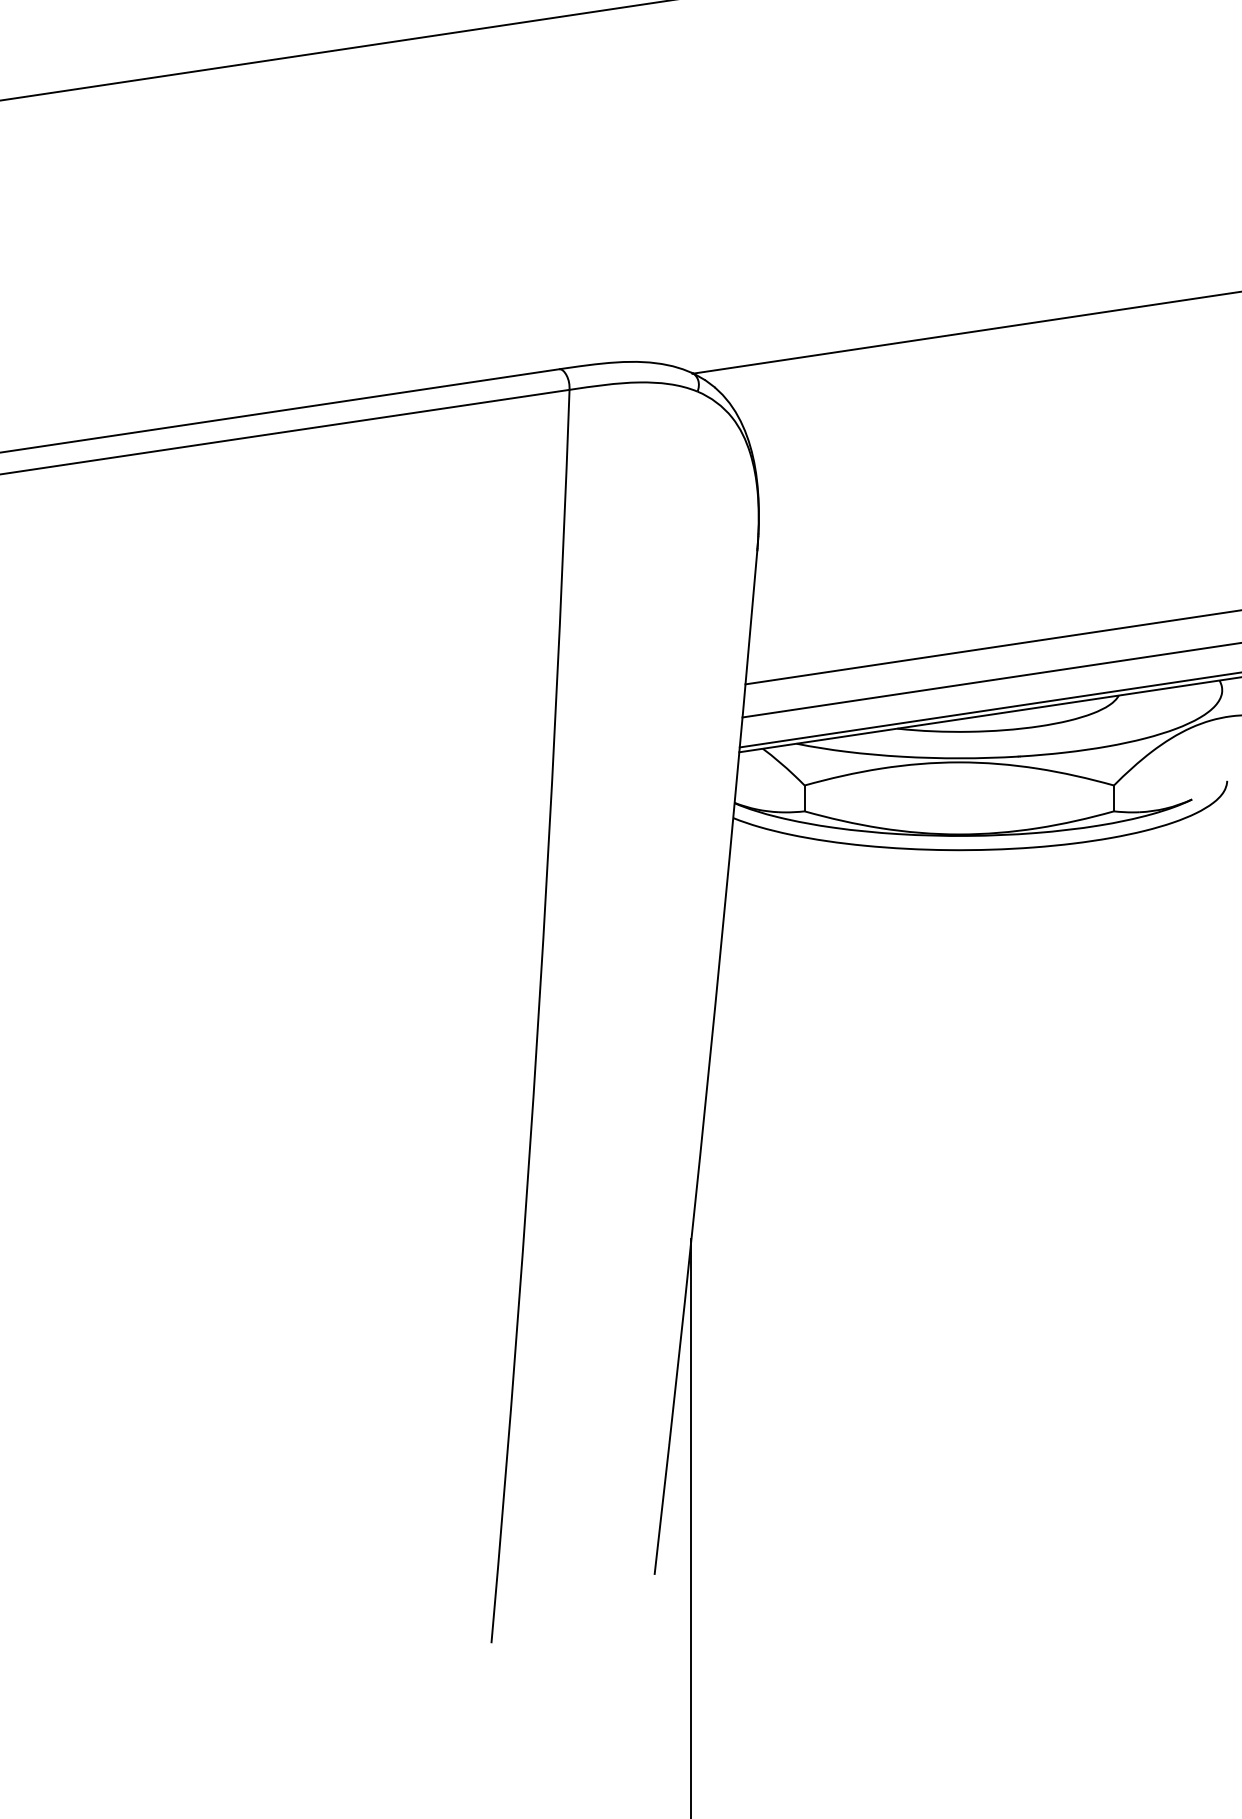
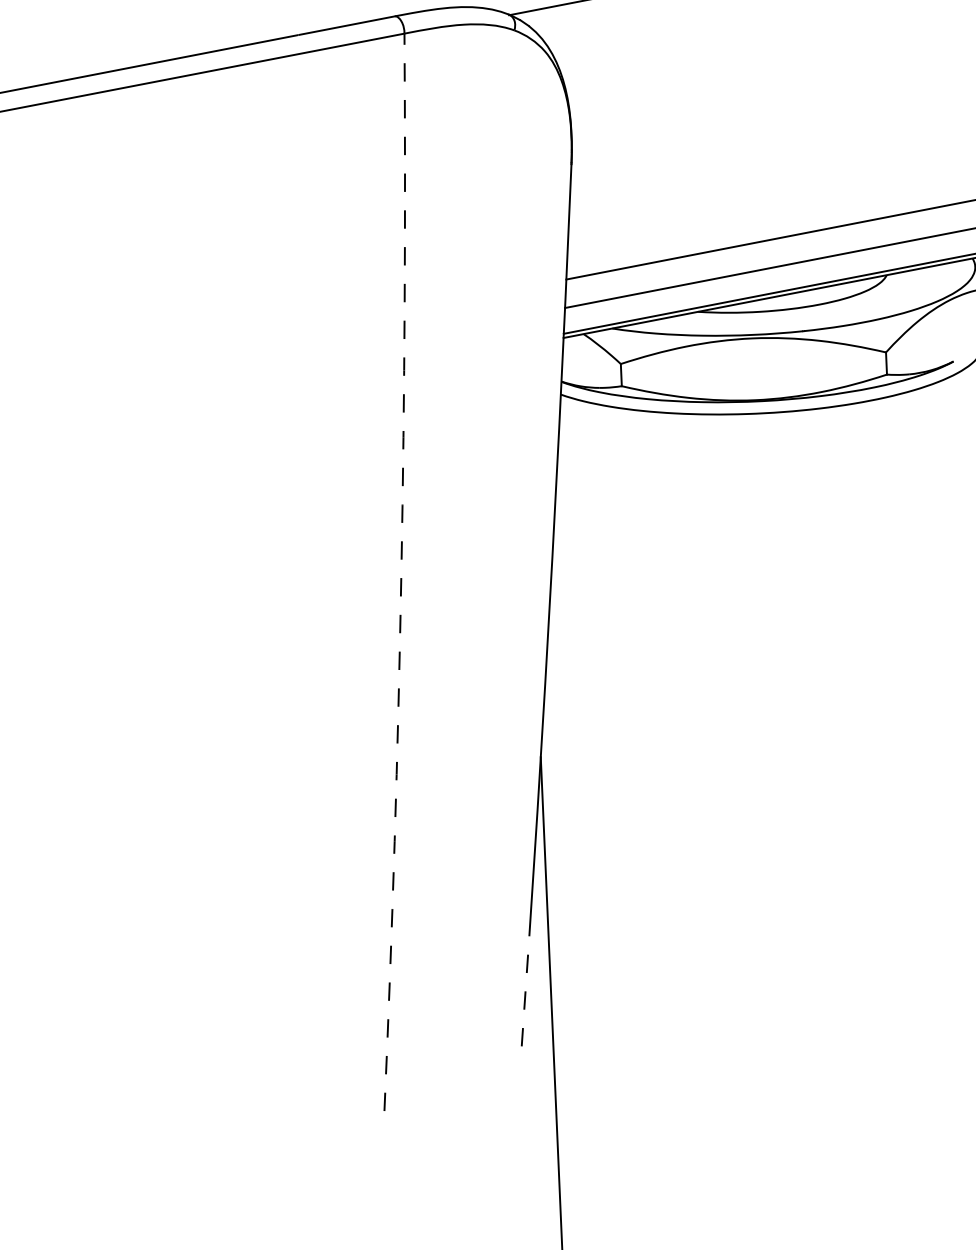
arc: (538, 1017) -> (401, 572), solid -> dashed
line: (661, 1510) -> (525, 990), solid -> dashed

